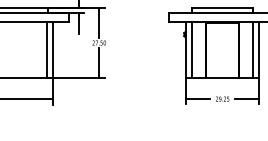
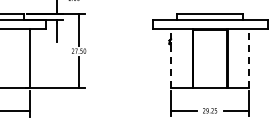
line: (46, 49) -> (22, 58), removed
line: (185, 49) -> (170, 58), solid -> dashed
line: (192, 49) -> (178, 58), removed
line: (253, 49) -> (242, 58), removed
line: (259, 49) -> (249, 58), solid -> dashed

